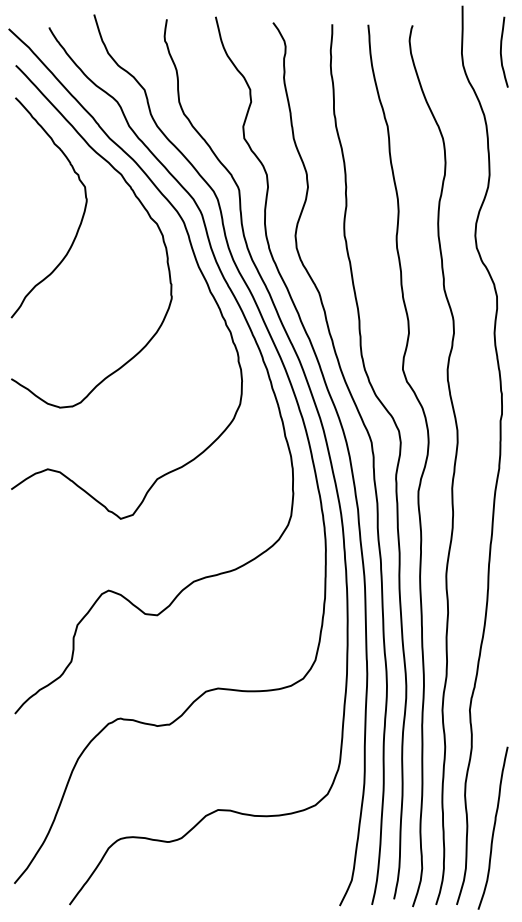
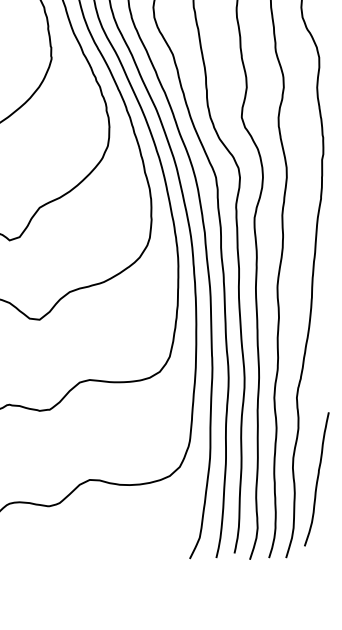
curve: (493, 827) -> (317, 478), moved

